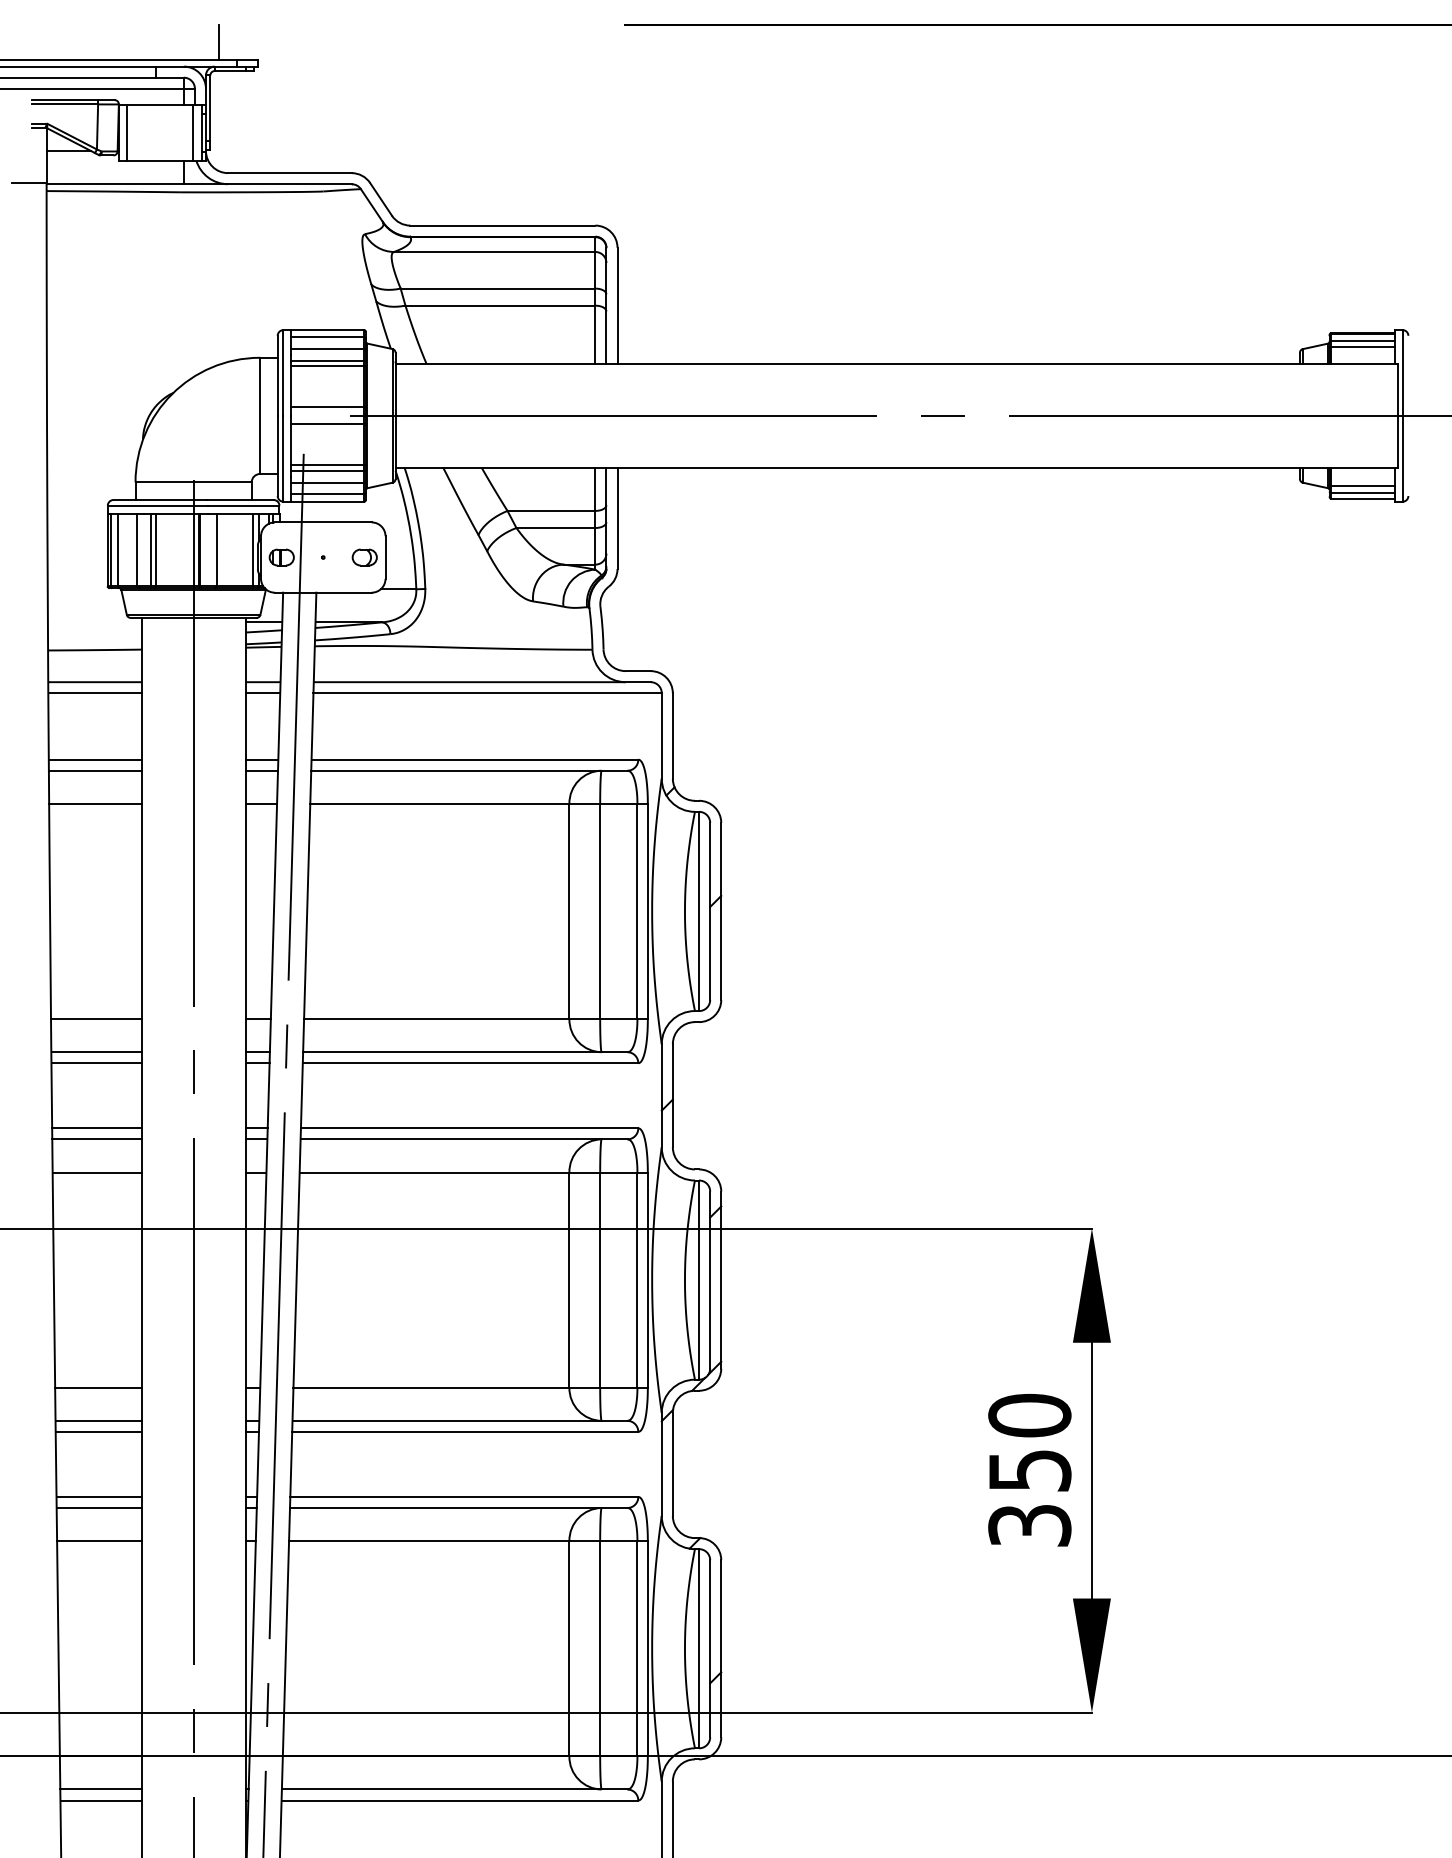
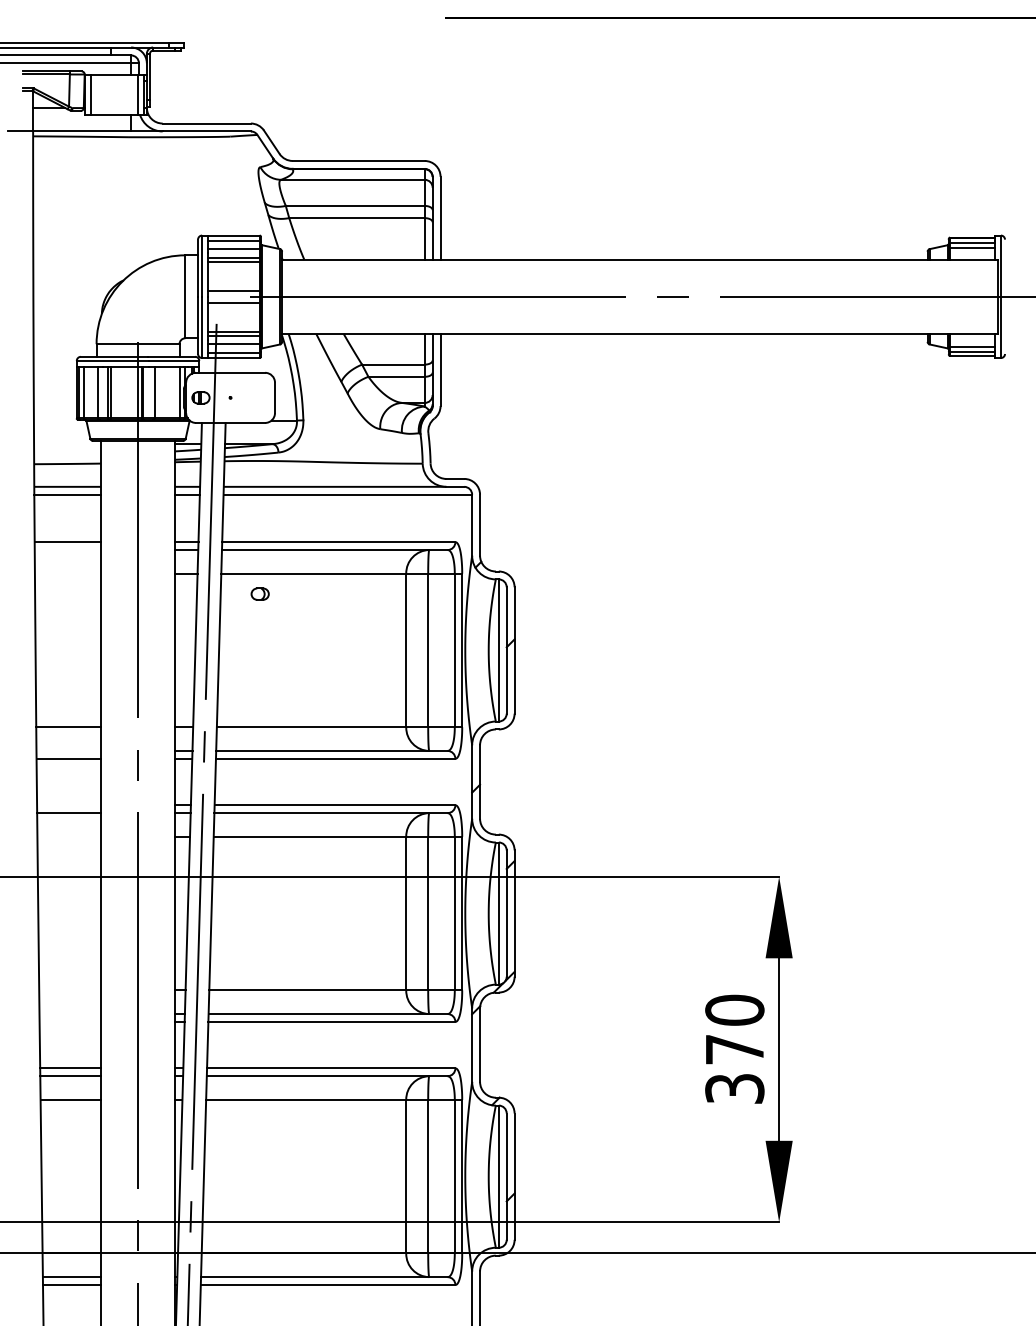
line: (219, 42) -> (156, 30), removed
part: (364, 557) -> (259, 594), moved
line: (95, 770) -> (68, 549), removed
line: (95, 803) -> (68, 573), removed
line: (96, 1052) -> (68, 751), removed
line: (96, 1128) -> (68, 805), removed
line: (96, 1172) -> (68, 836), removed
line: (98, 1387) -> (70, 990), removed
line: (98, 1420) -> (70, 1013), removed
line: (98, 1431) -> (70, 1021), removed
text: (1030, 1470) -> (735, 1049), 350 -> 370

